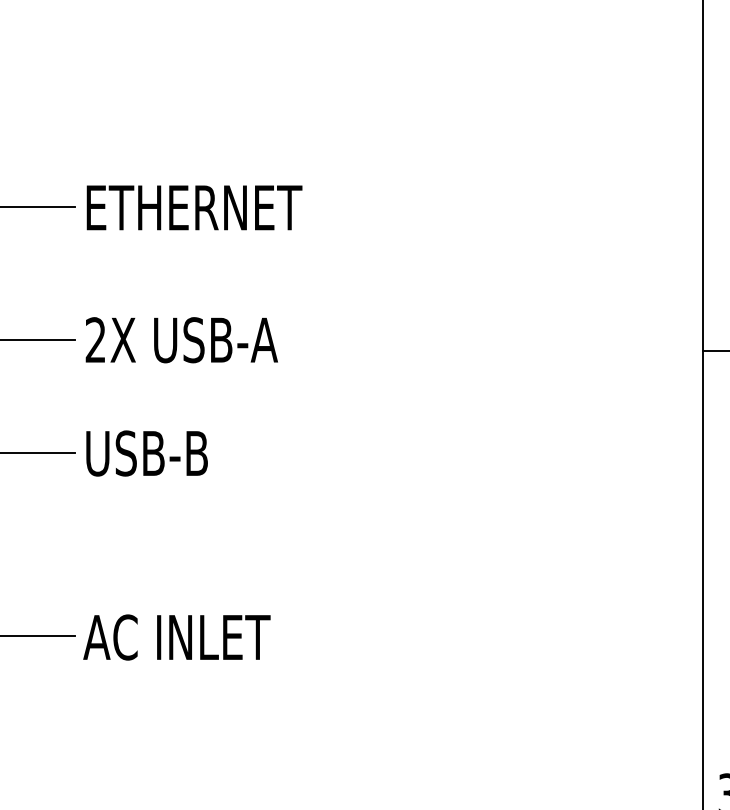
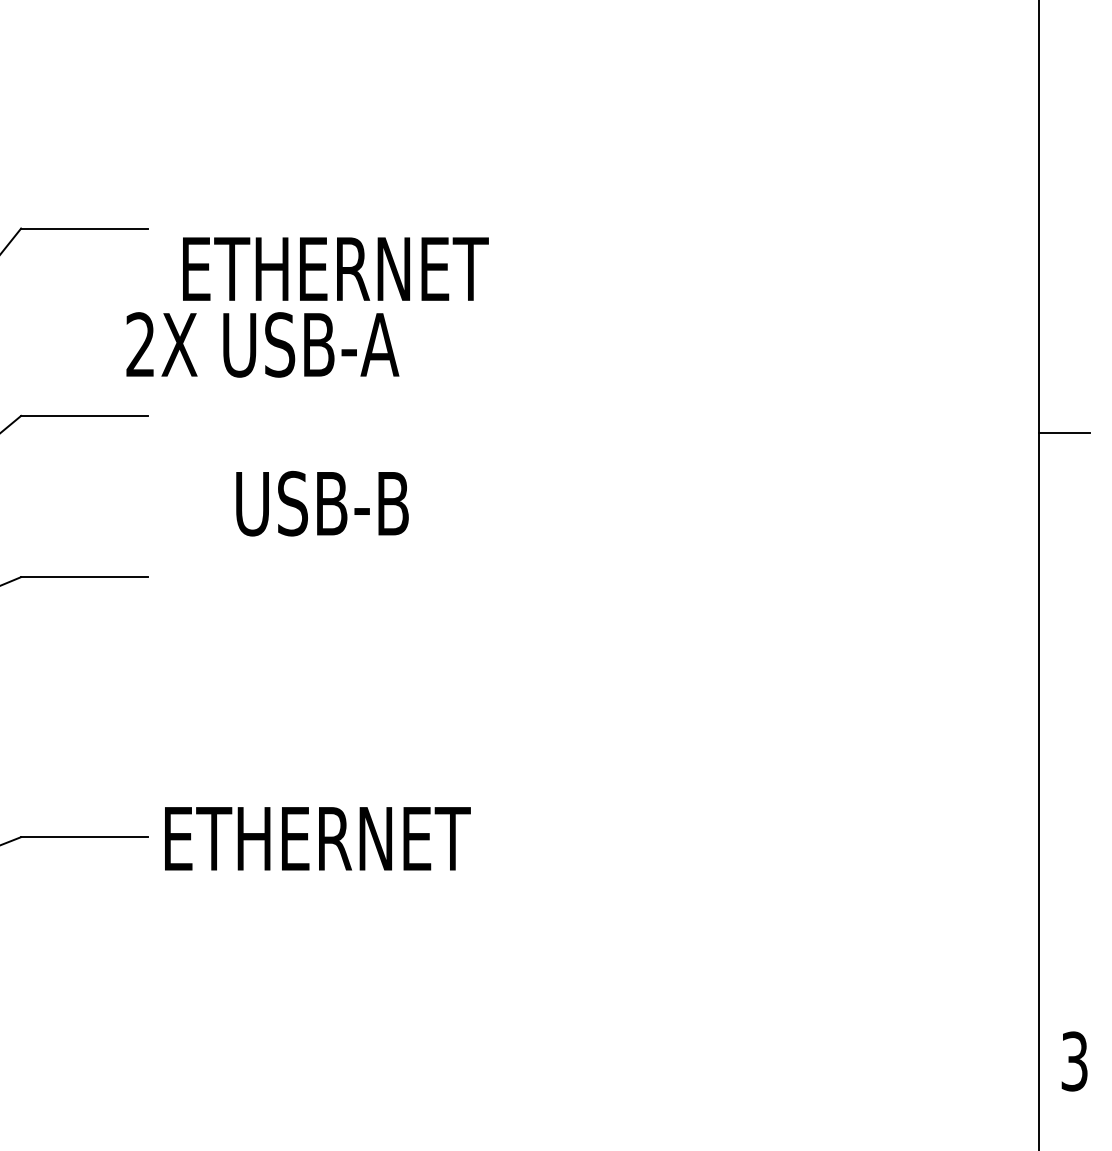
text: (194, 207) -> (335, 268), moved
text: (181, 339) -> (262, 344), moved
text: (147, 453) -> (322, 503), moved
text: (192, 637) -> (314, 838), AC INLET -> ETHERNET

